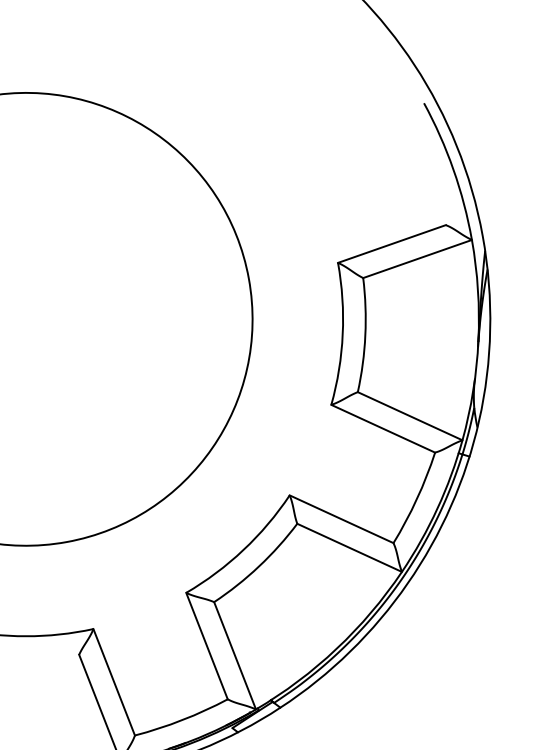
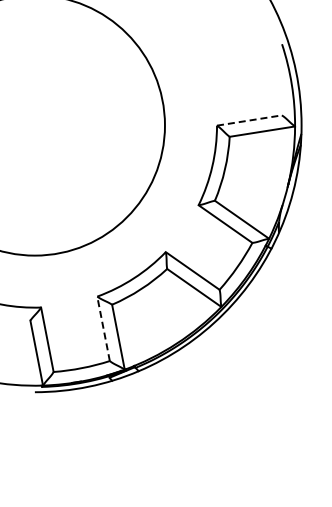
line: (392, 243) -> (249, 120), solid -> dashed
line: (206, 645) -> (103, 328), solid -> dashed

